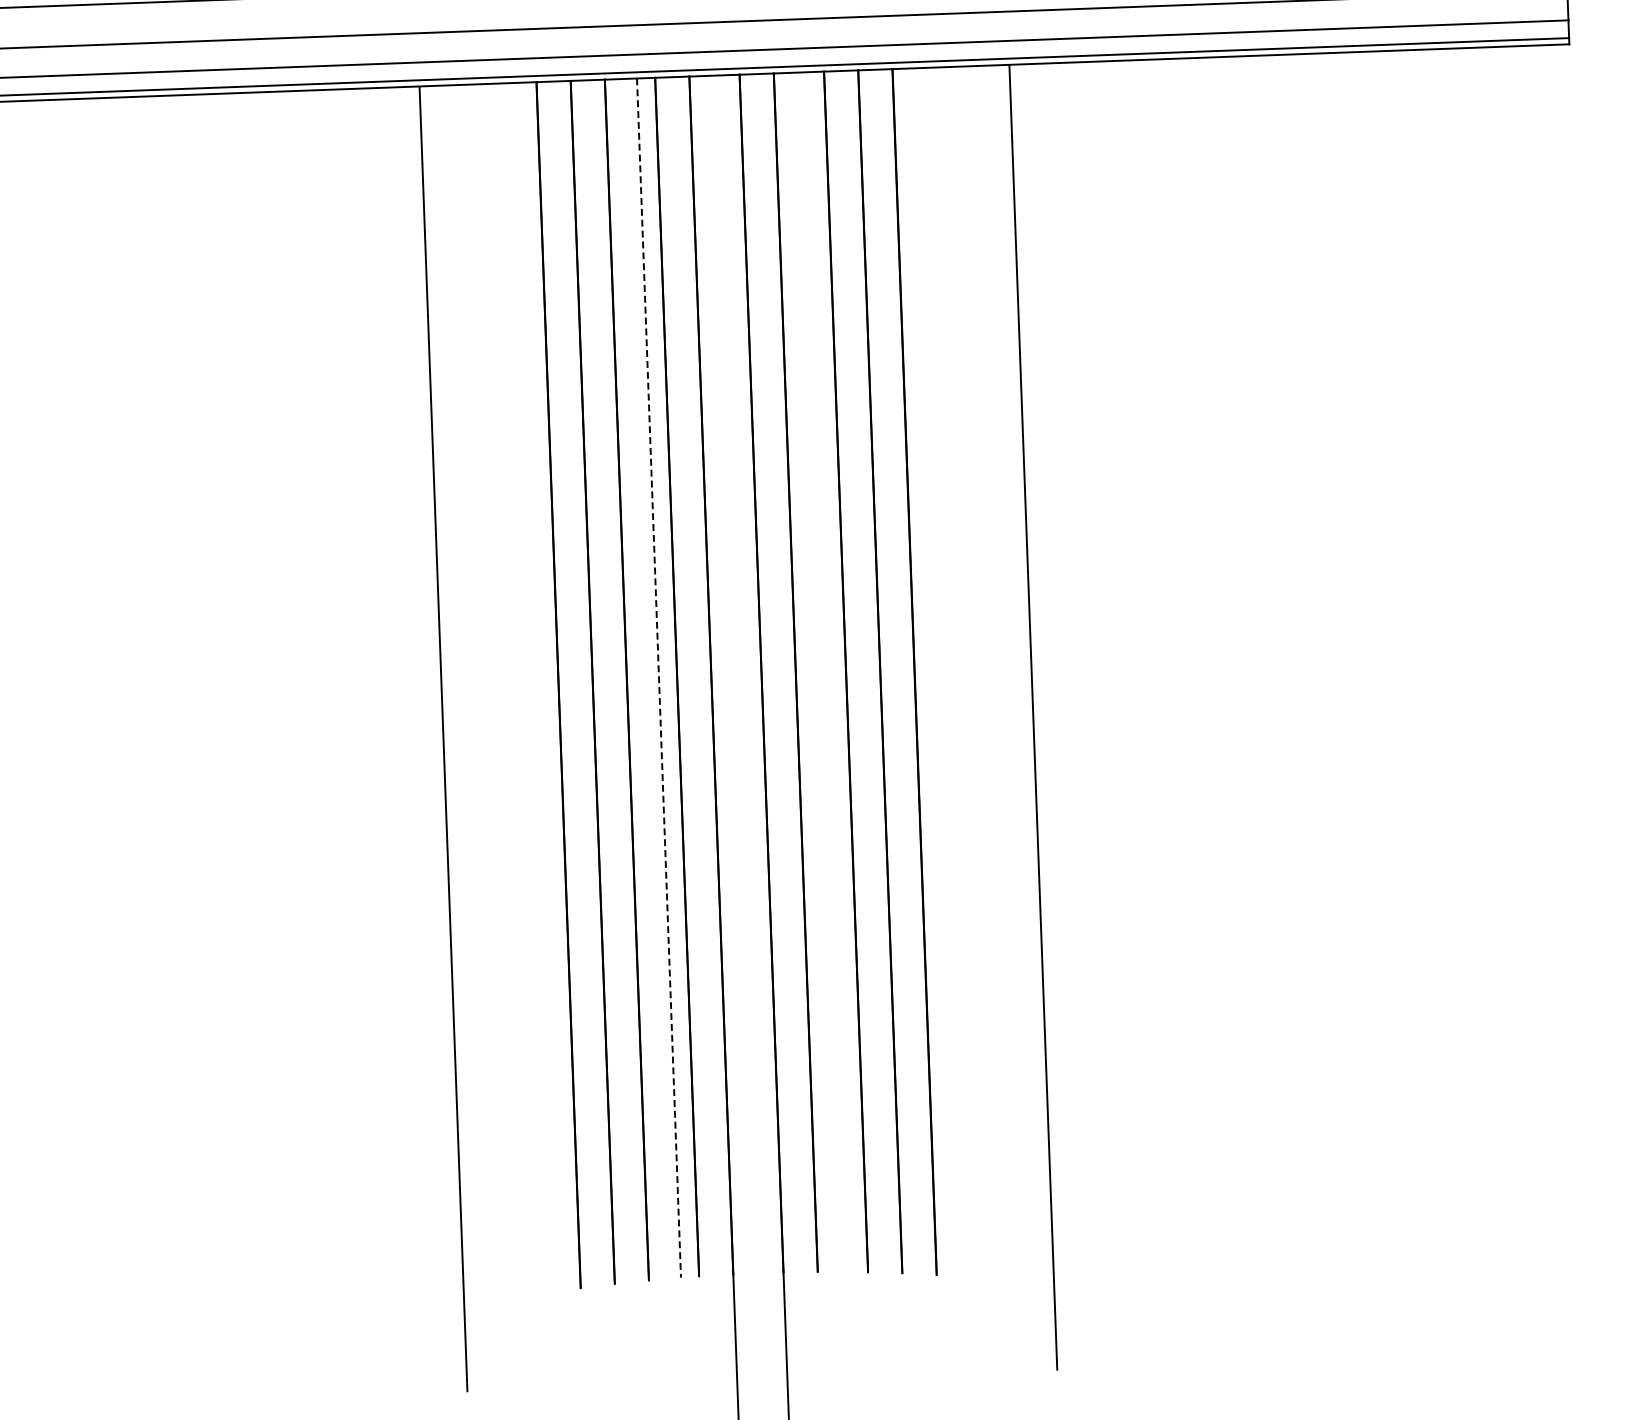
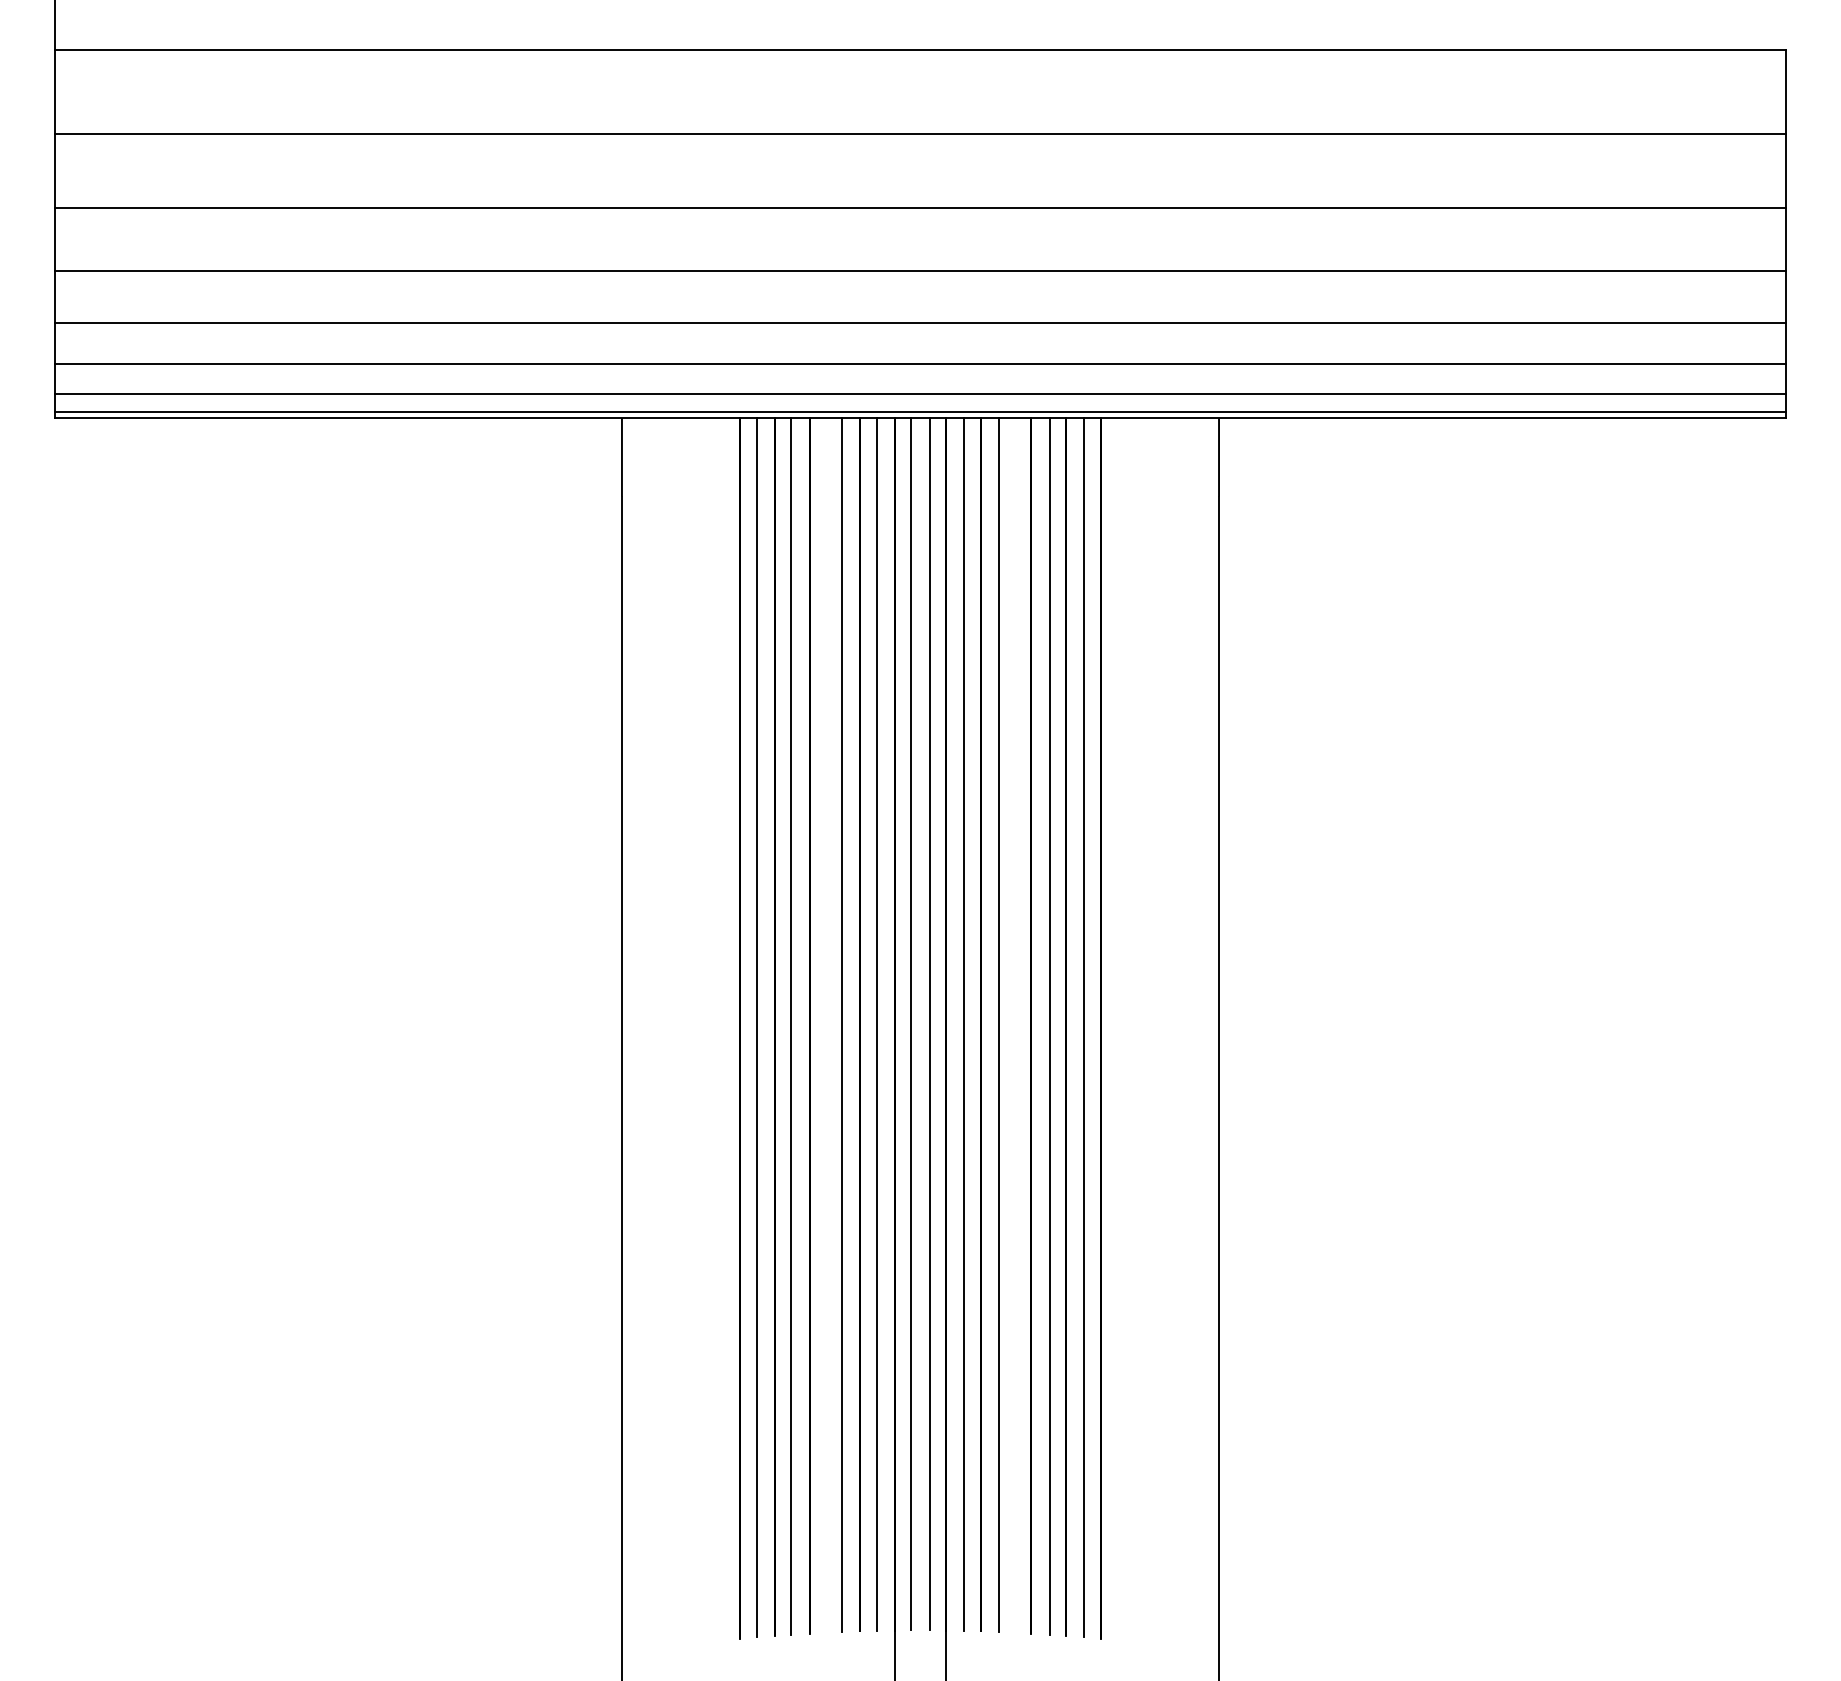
line: (813, 671) -> (998, 1024), added
line: (863, 671) -> (1049, 1026), added
line: (898, 671) -> (1084, 1027), added
line: (779, 673) -> (964, 1024), added
line: (727, 674) -> (911, 1024), added
line: (745, 674) -> (929, 1024), added
line: (692, 676) -> (876, 1024), added
line: (659, 678) -> (842, 1025), dashed -> solid
line: (609, 681) -> (791, 1026), added
line: (574, 683) -> (756, 1027), added

